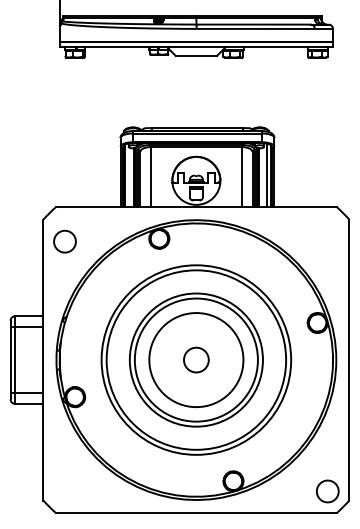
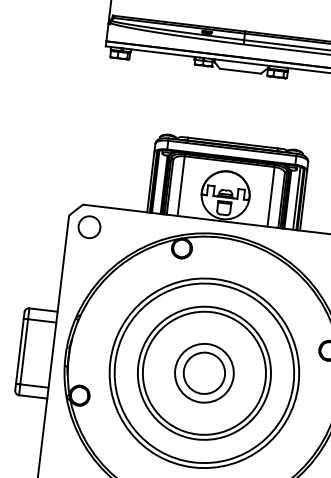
circle: (64, 241) -> (89, 227), moved
circle: (195, 359) -> (203, 372), size x0.62
circle: (196, 359) -> (204, 372), size x1.67

